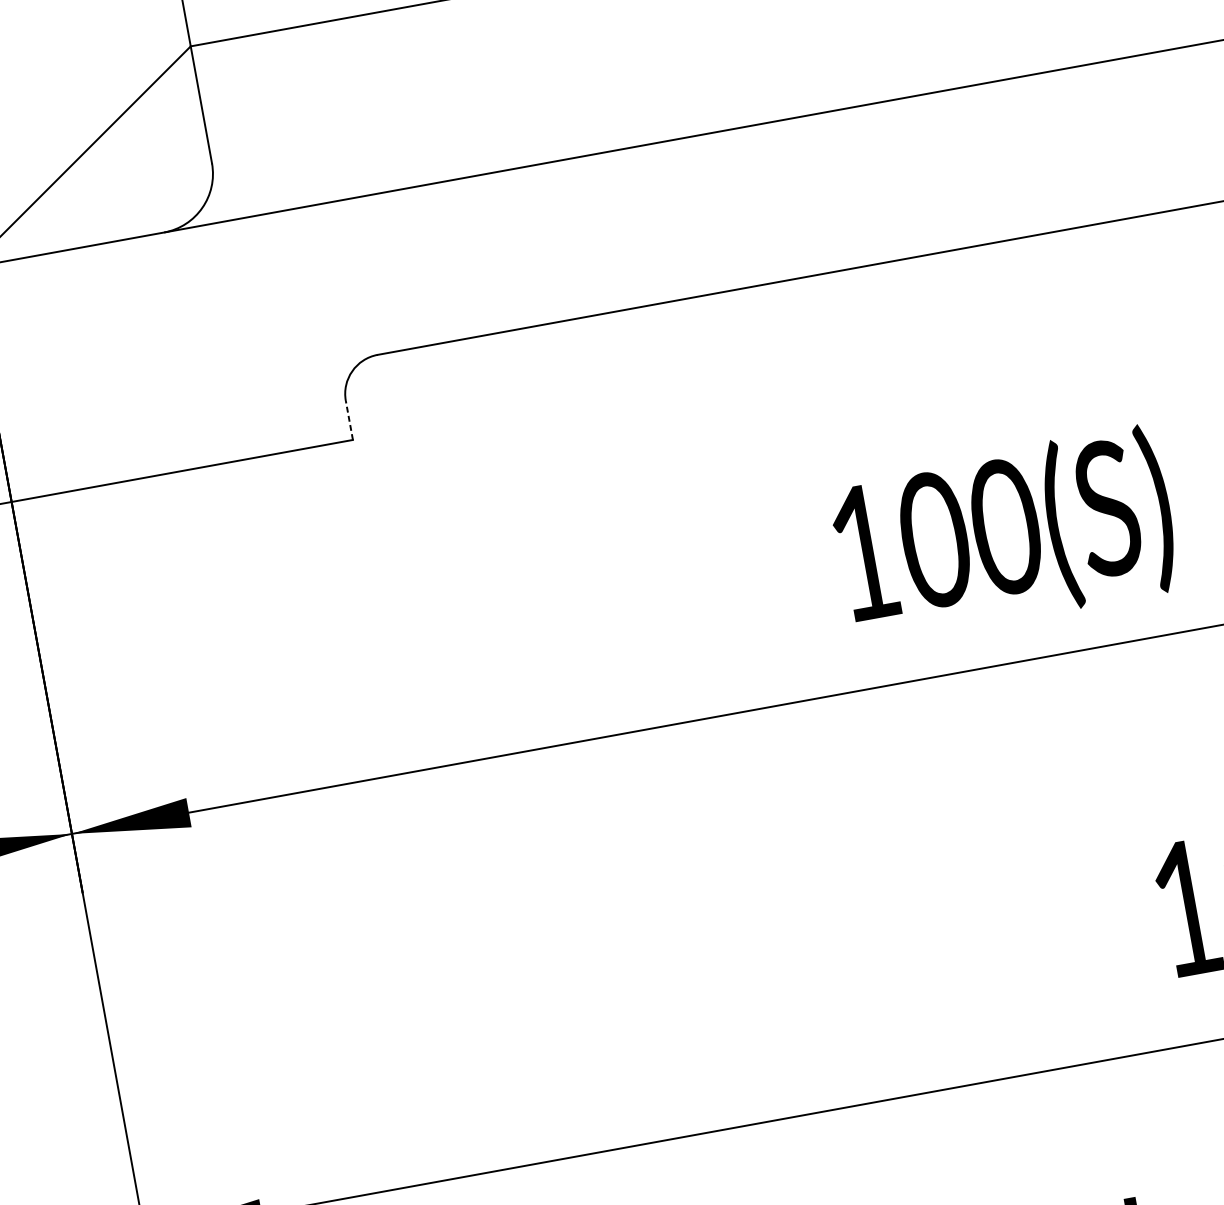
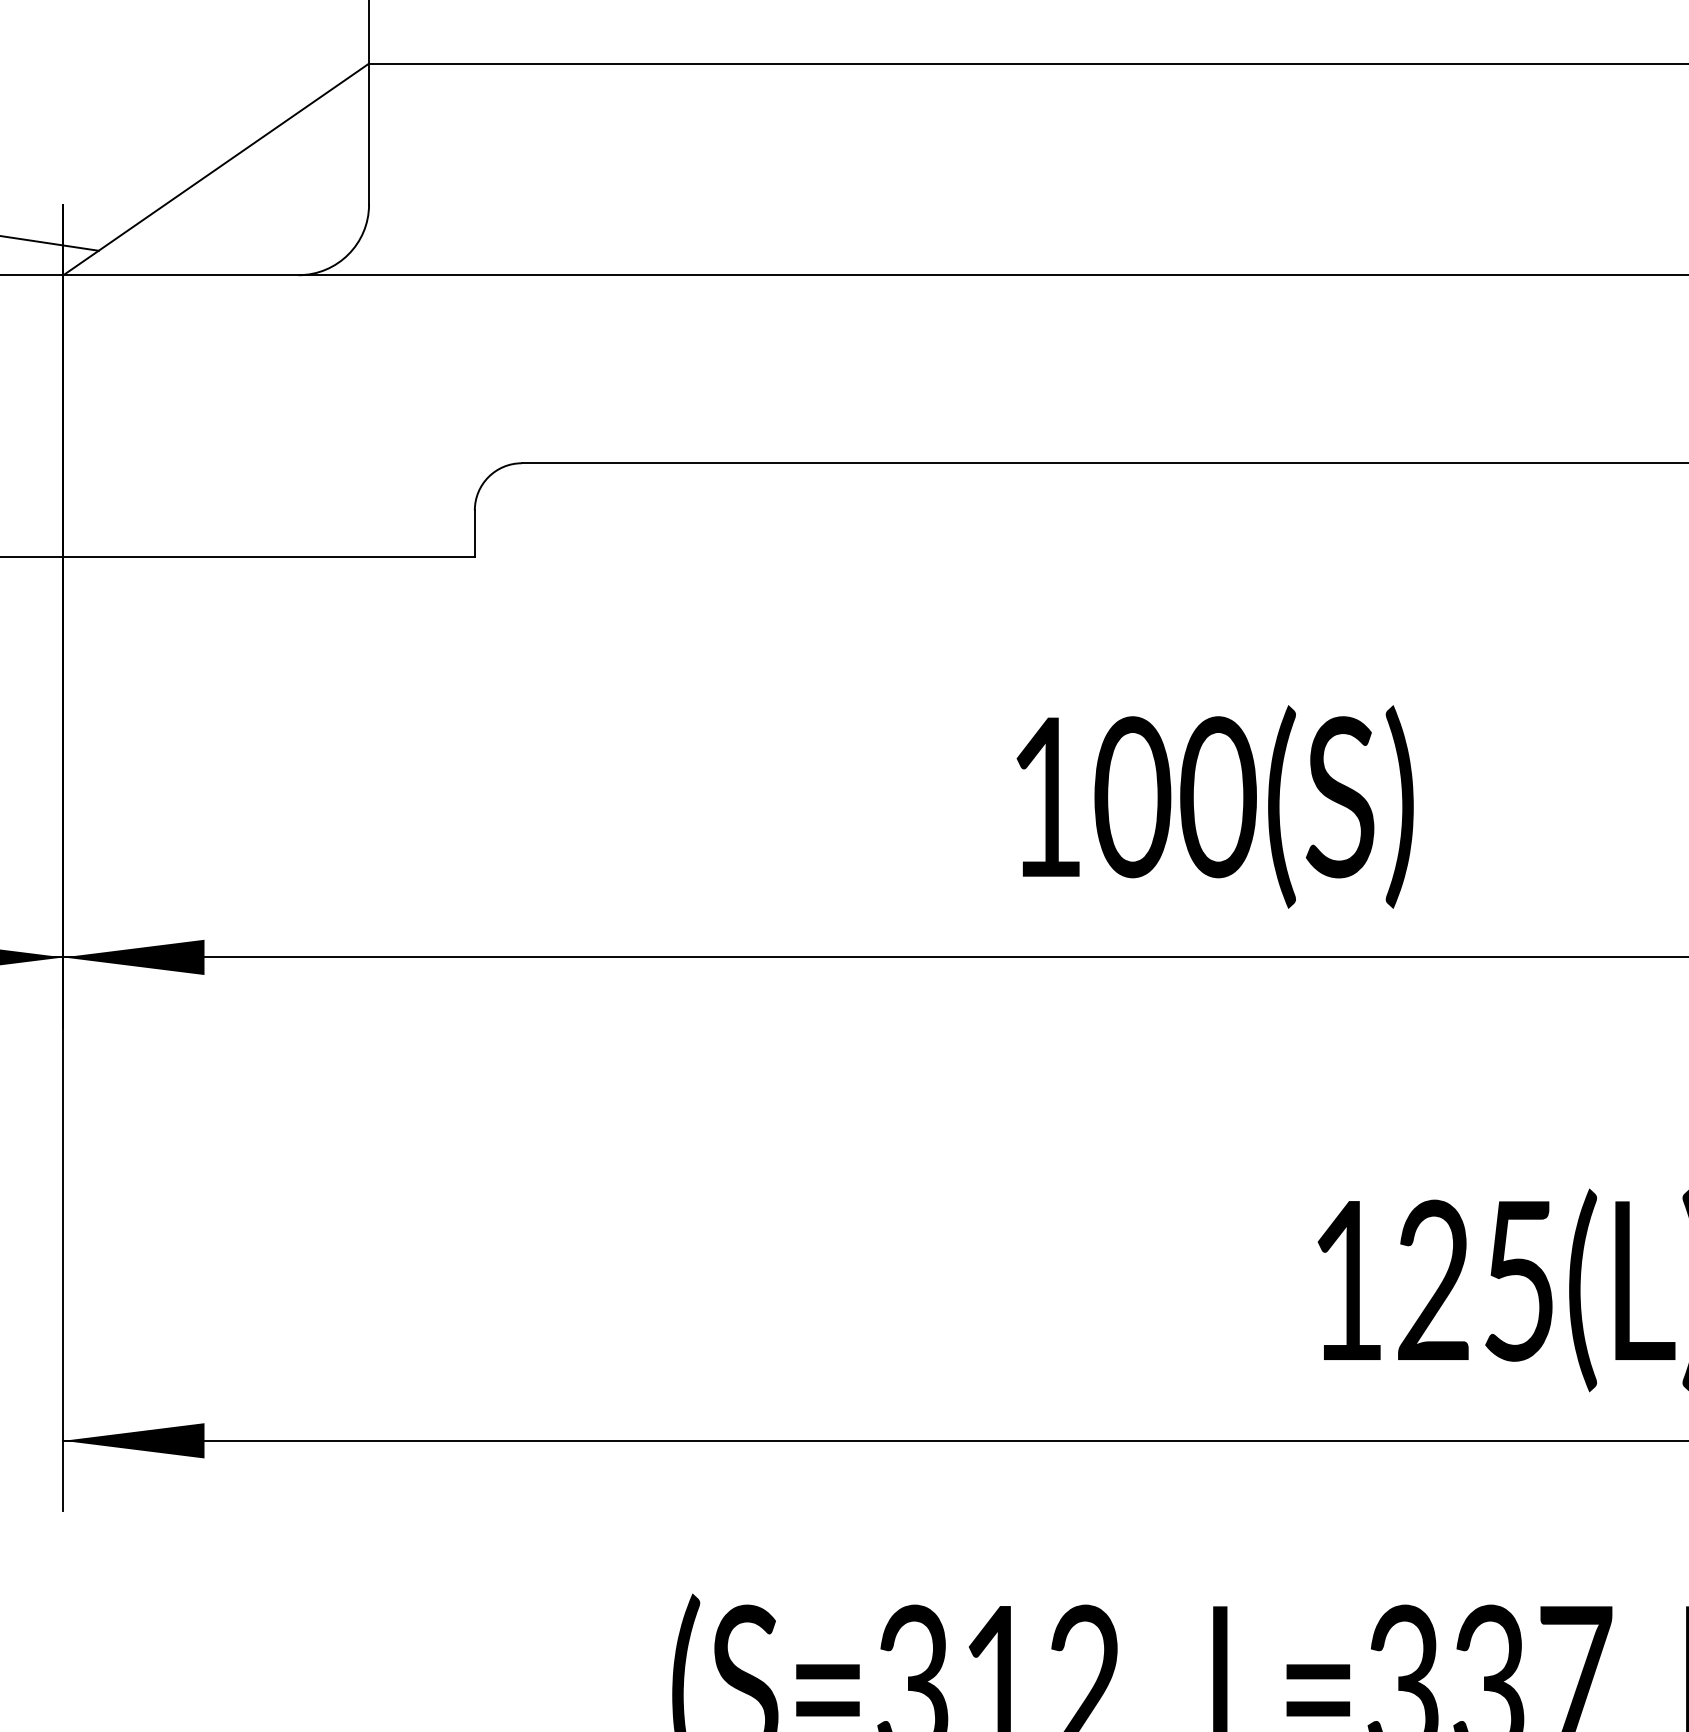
line: (349, 420) -> (474, 533), dashed -> solid

